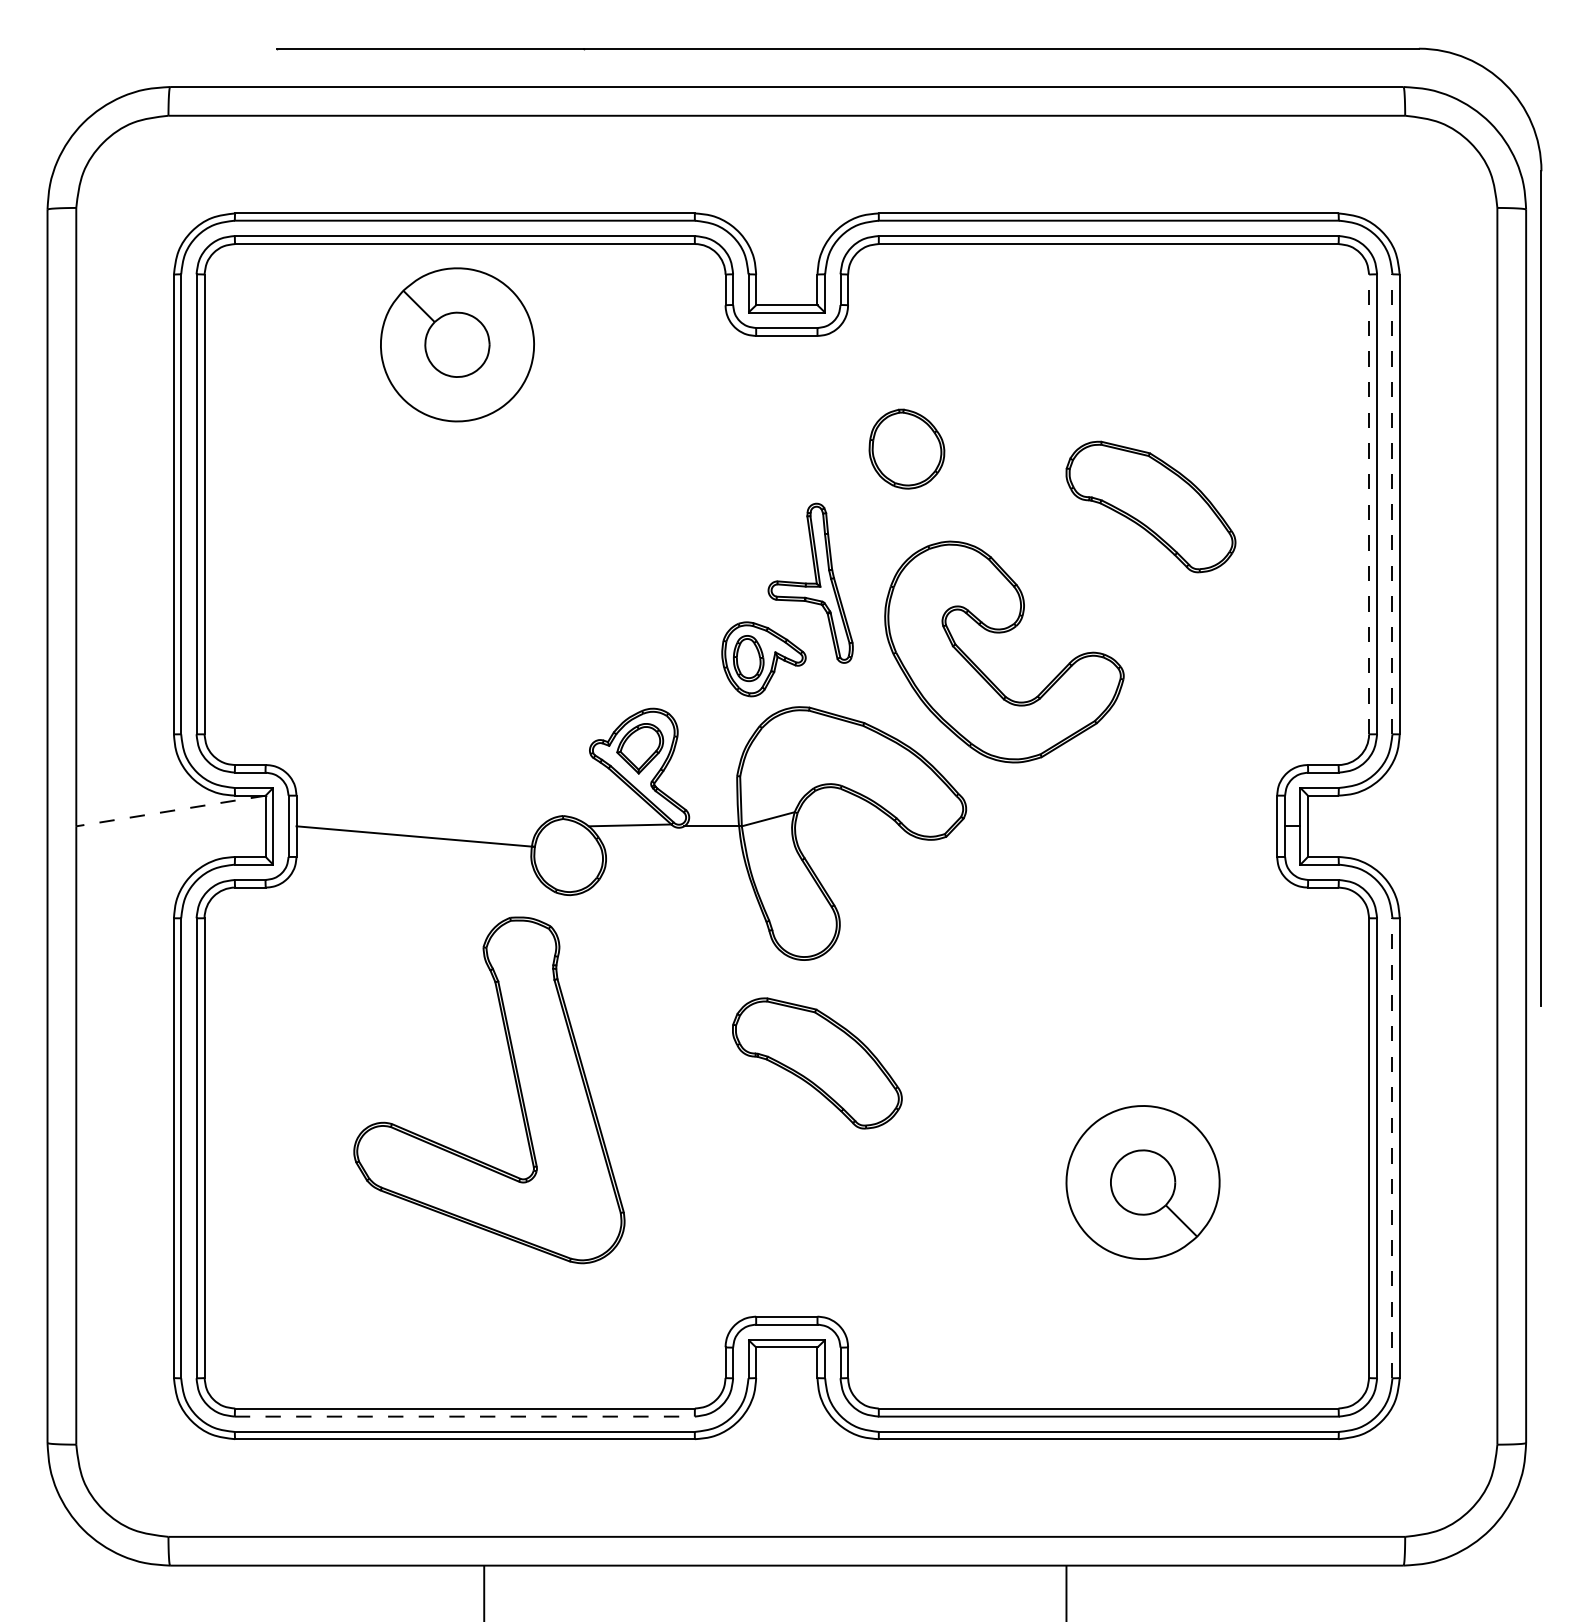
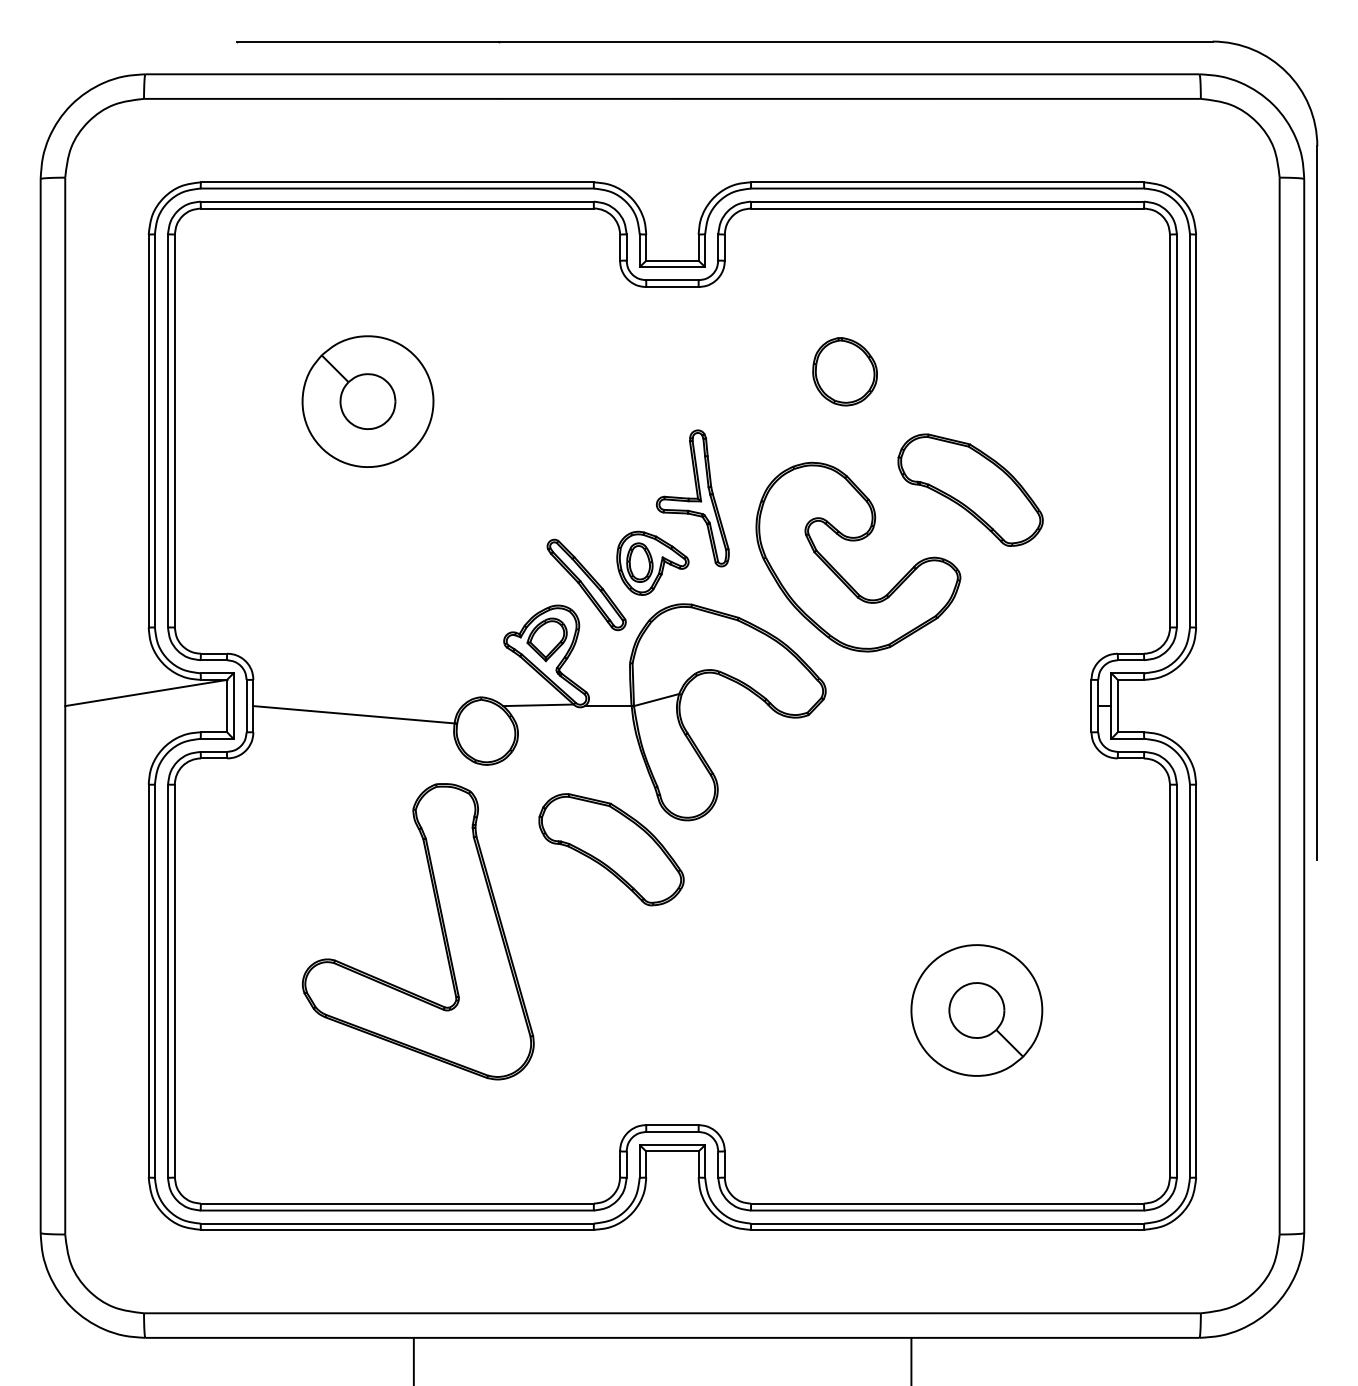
part: (456, 344) -> (367, 401), moved
part: (906, 448) -> (844, 371), moved
line: (1369, 503) -> (1170, 430), dashed -> solid
line: (1393, 503) -> (1190, 430), dashed -> solid
part: (1150, 506) -> (970, 489), moved
part: (686, 684) -> (586, 584), added
line: (170, 811) -> (145, 693), dashed -> solid
part: (817, 1063) -> (611, 849), moved
line: (1393, 1148) -> (1190, 981), dashed -> solid
line: (465, 1416) -> (397, 1210), dashed -> solid

